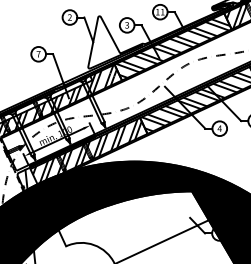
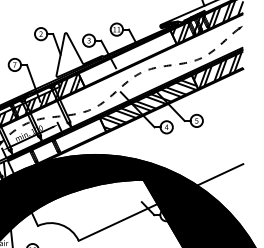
hatch: (172, 45) -> (127, 57), removed
hatch: (89, 151) -> (57, 146), removed

